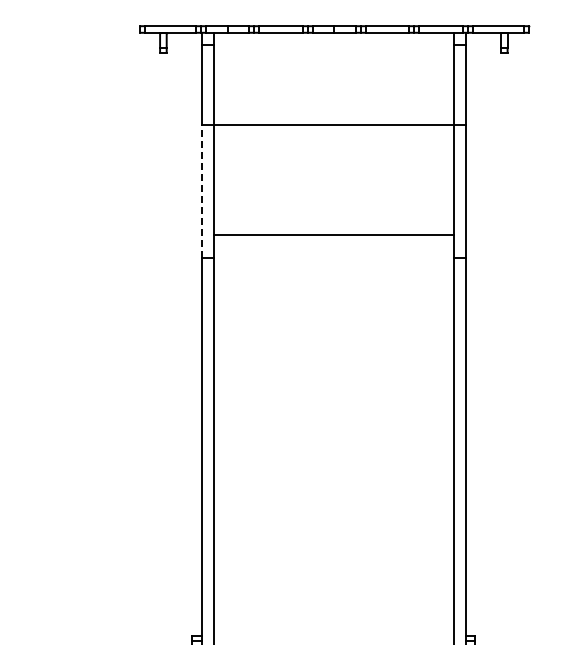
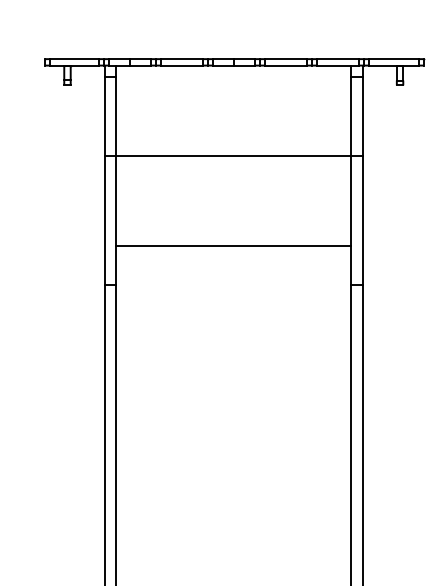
line: (201, 191) -> (104, 220), dashed -> solid
line: (333, 234) -> (233, 245), moved

